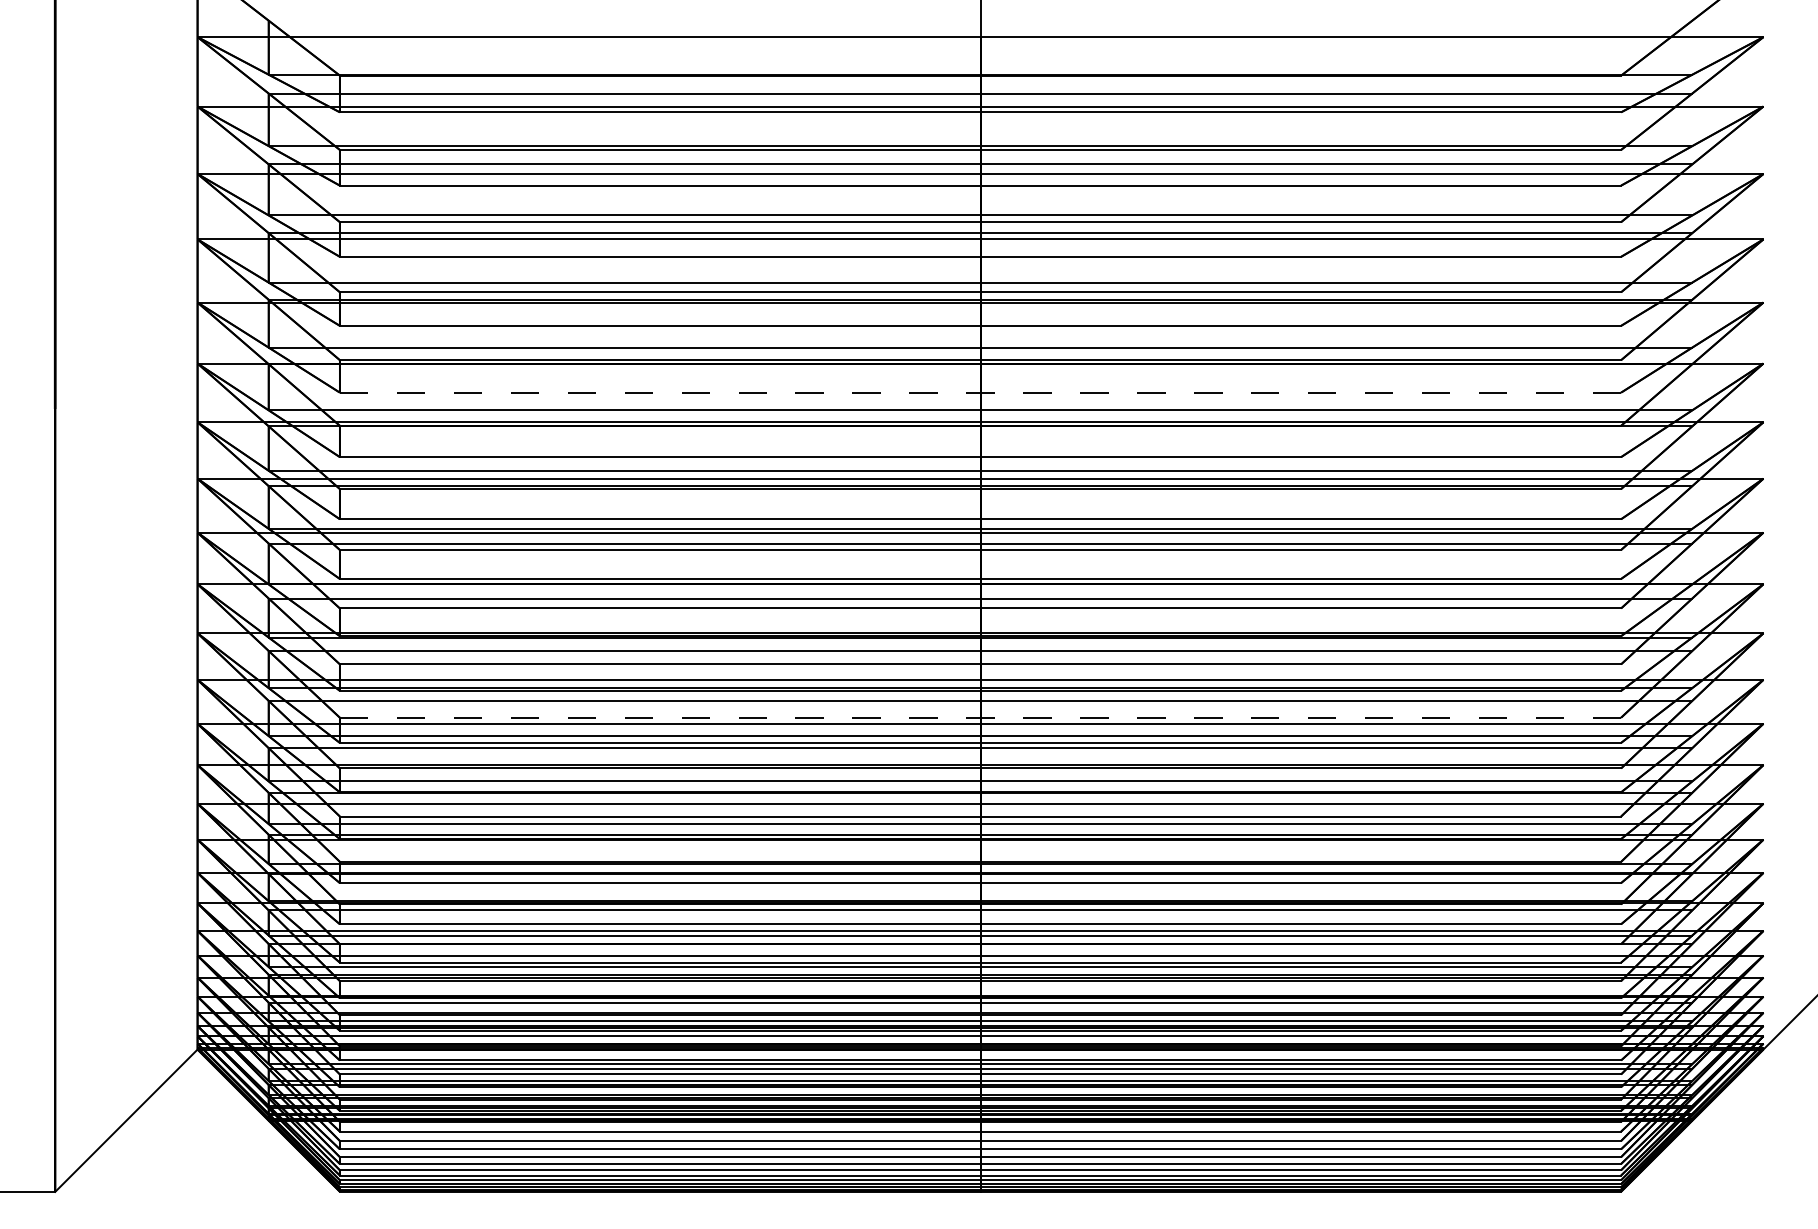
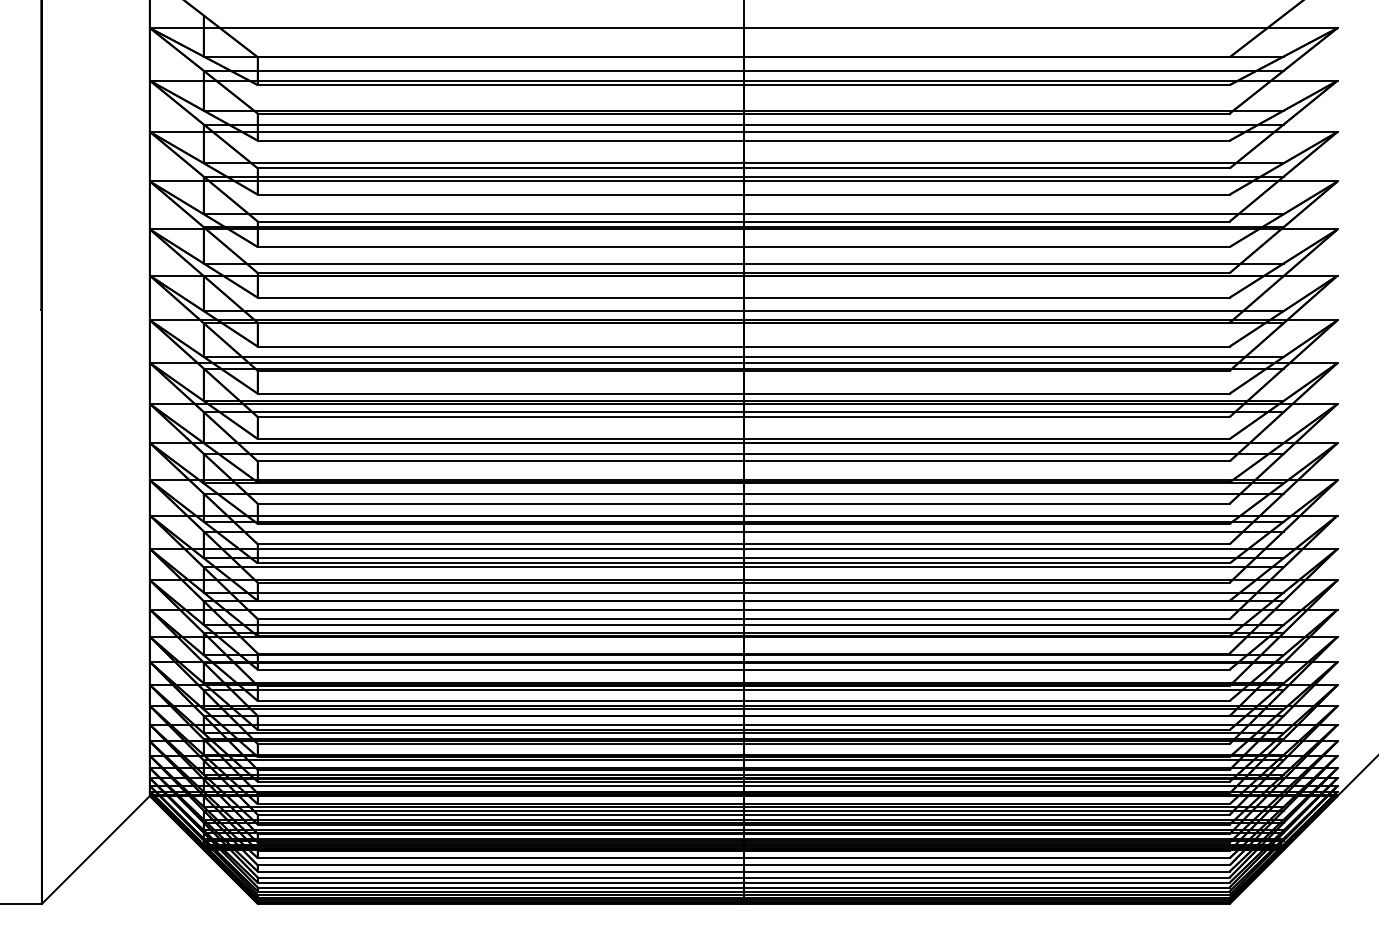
line: (980, 392) -> (743, 297), dashed -> solid
line: (980, 717) -> (743, 544), dashed -> solid

